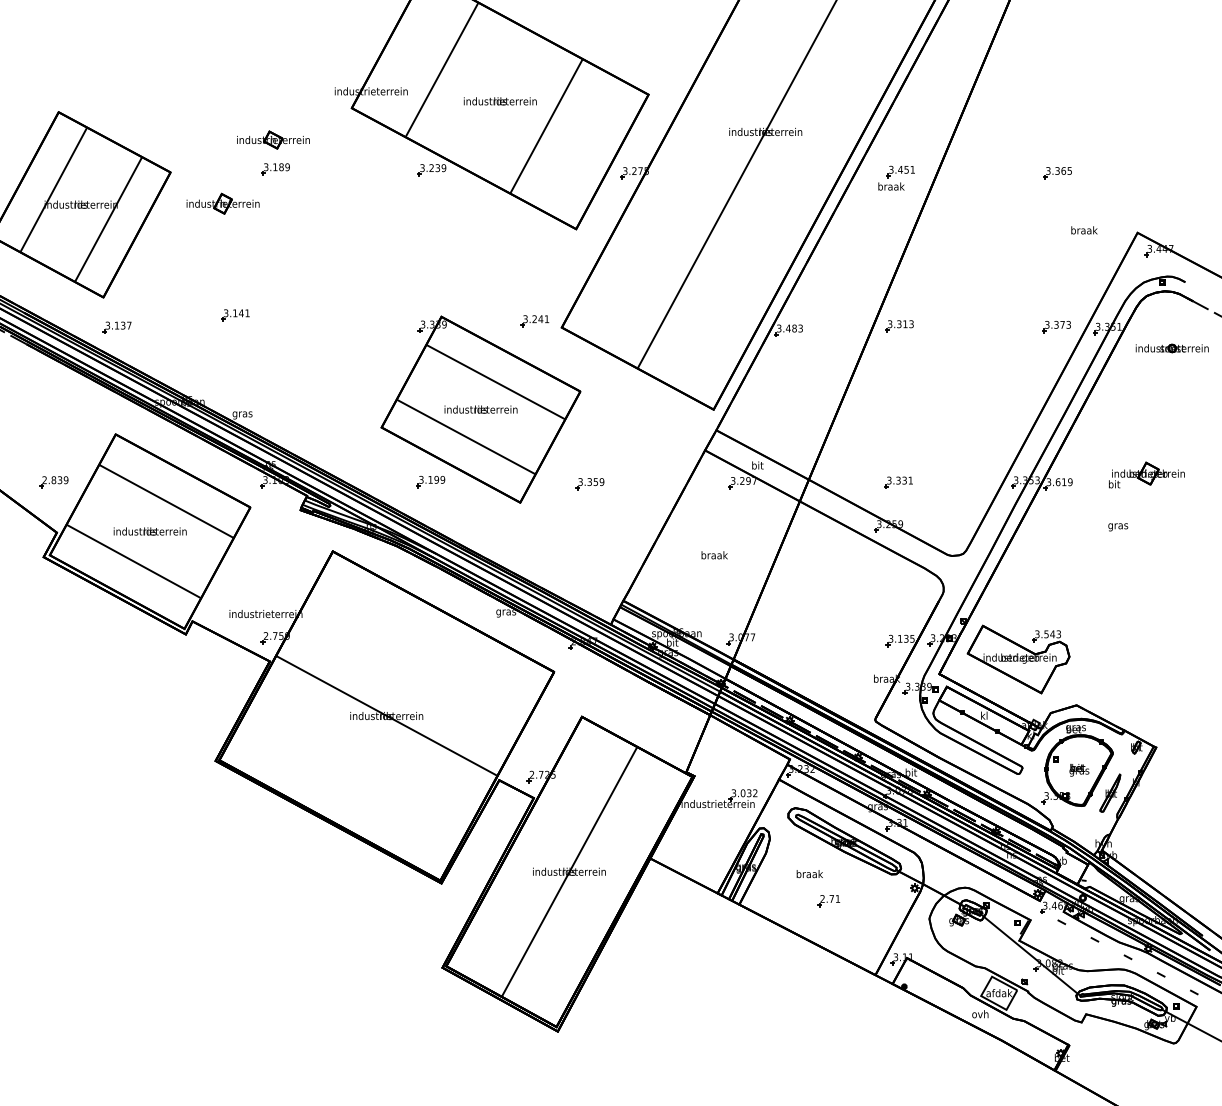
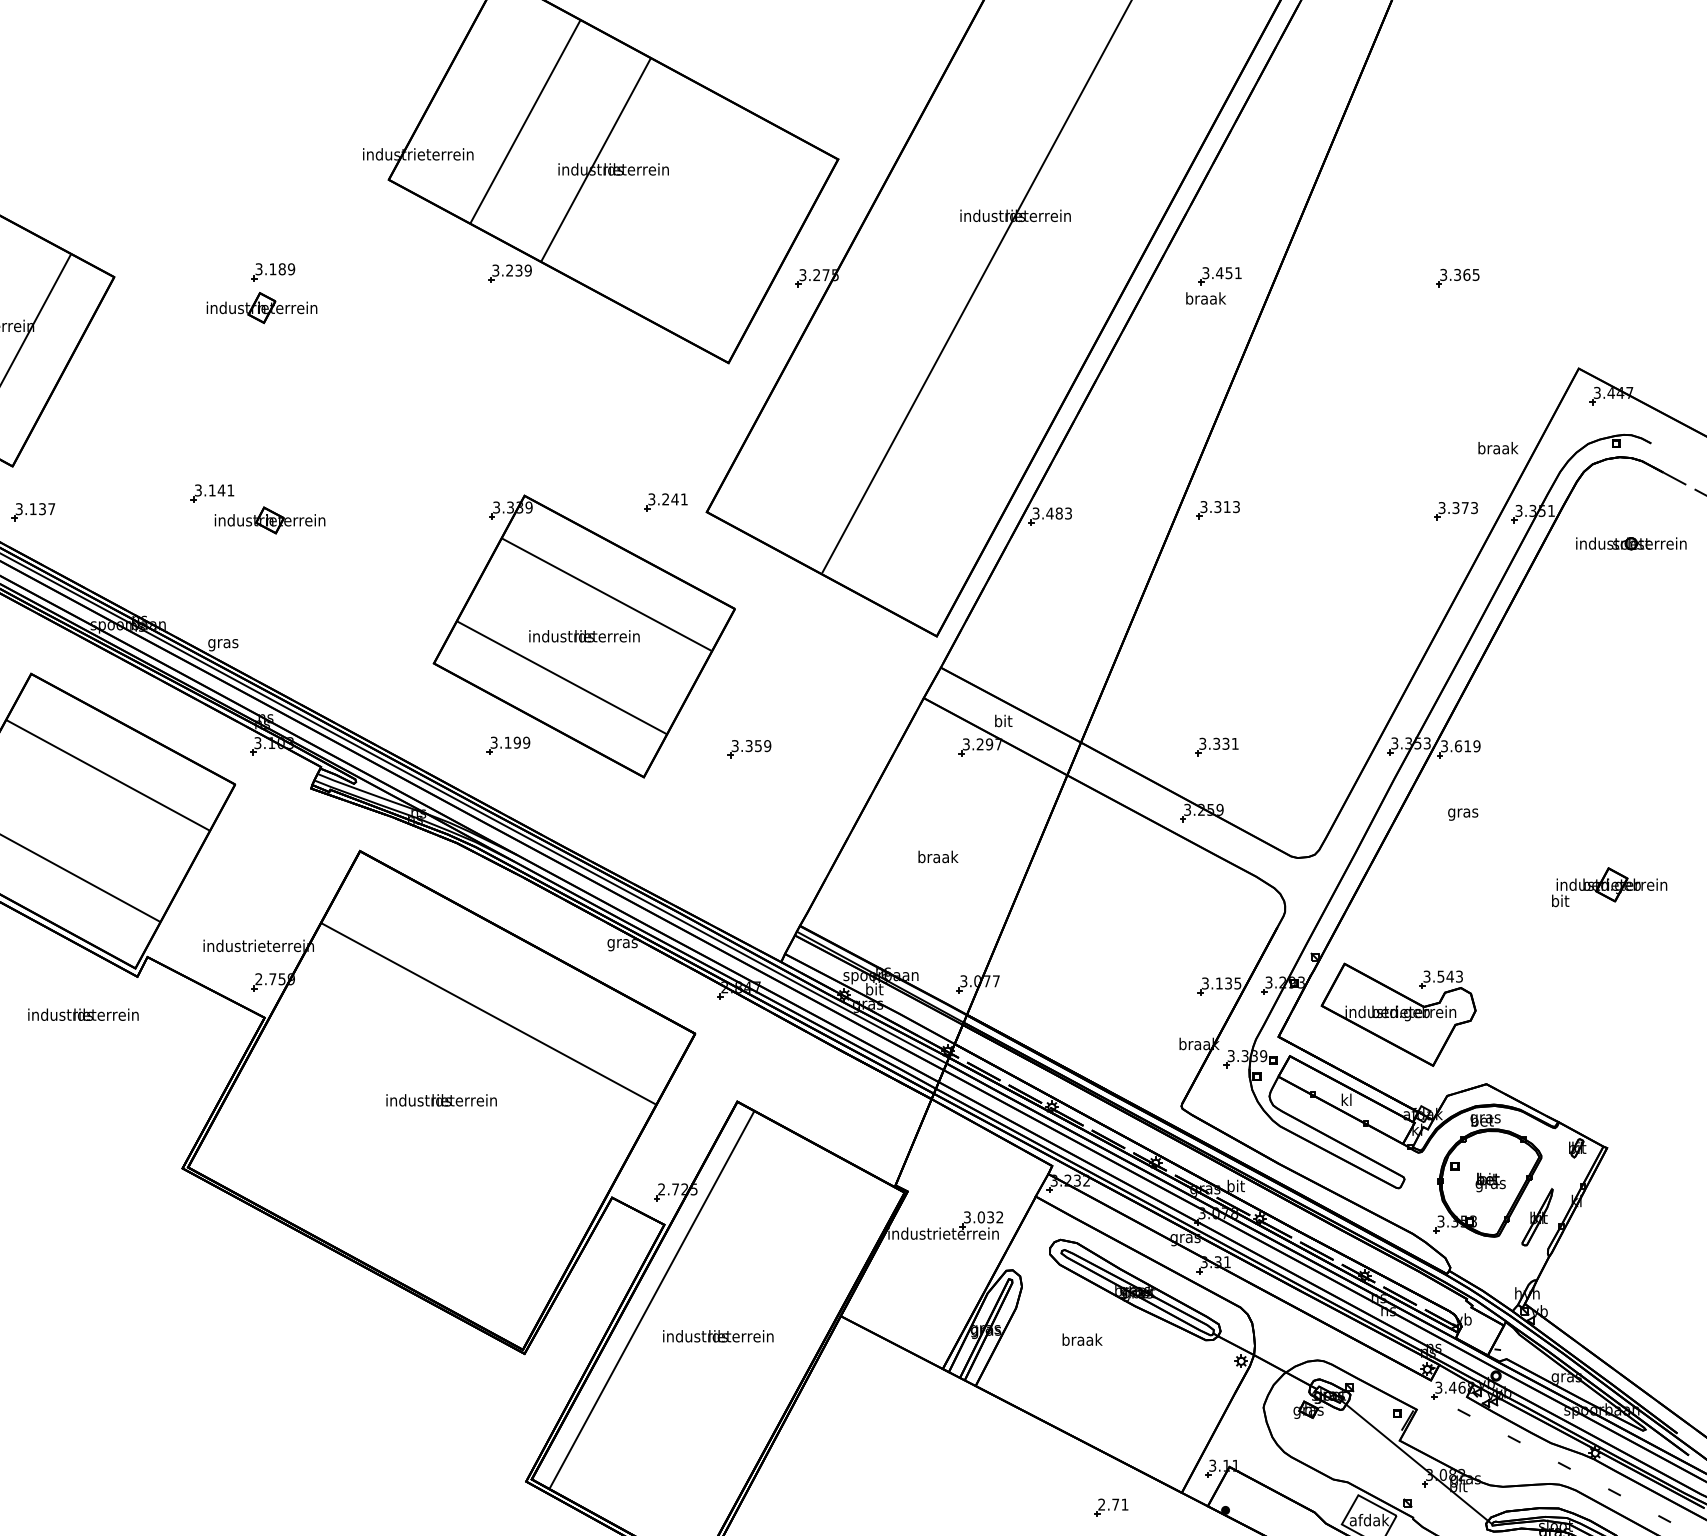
line: (546, 125) -> (595, 159), moved
part: (273, 139) -> (270, 519), moved
part: (222, 203) -> (261, 307), moved
text: (1084, 230) -> (1498, 448), moved
part: (1146, 474) -> (1608, 886), moved
text: (1118, 527) -> (1463, 814), moved
text: (149, 531) -> (82, 1014), moved
line: (386, 715) -> (488, 1013), moved
line: (569, 871) -> (651, 1299), moved
part: (828, 901) -> (1110, 1508), moved

